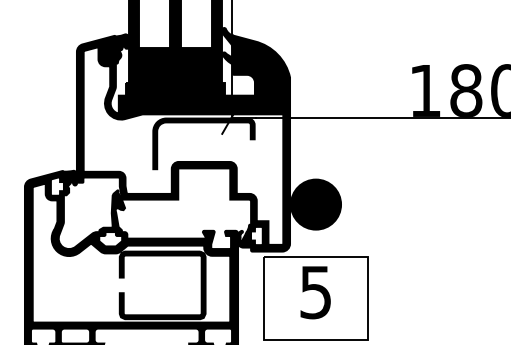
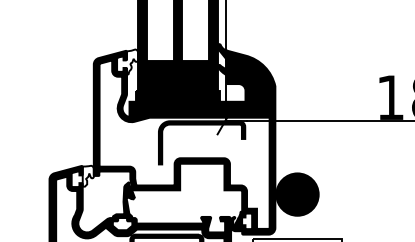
fill: (116, 48) -> (127, 61), removed
fill: (69, 182) -> (87, 175), removed

